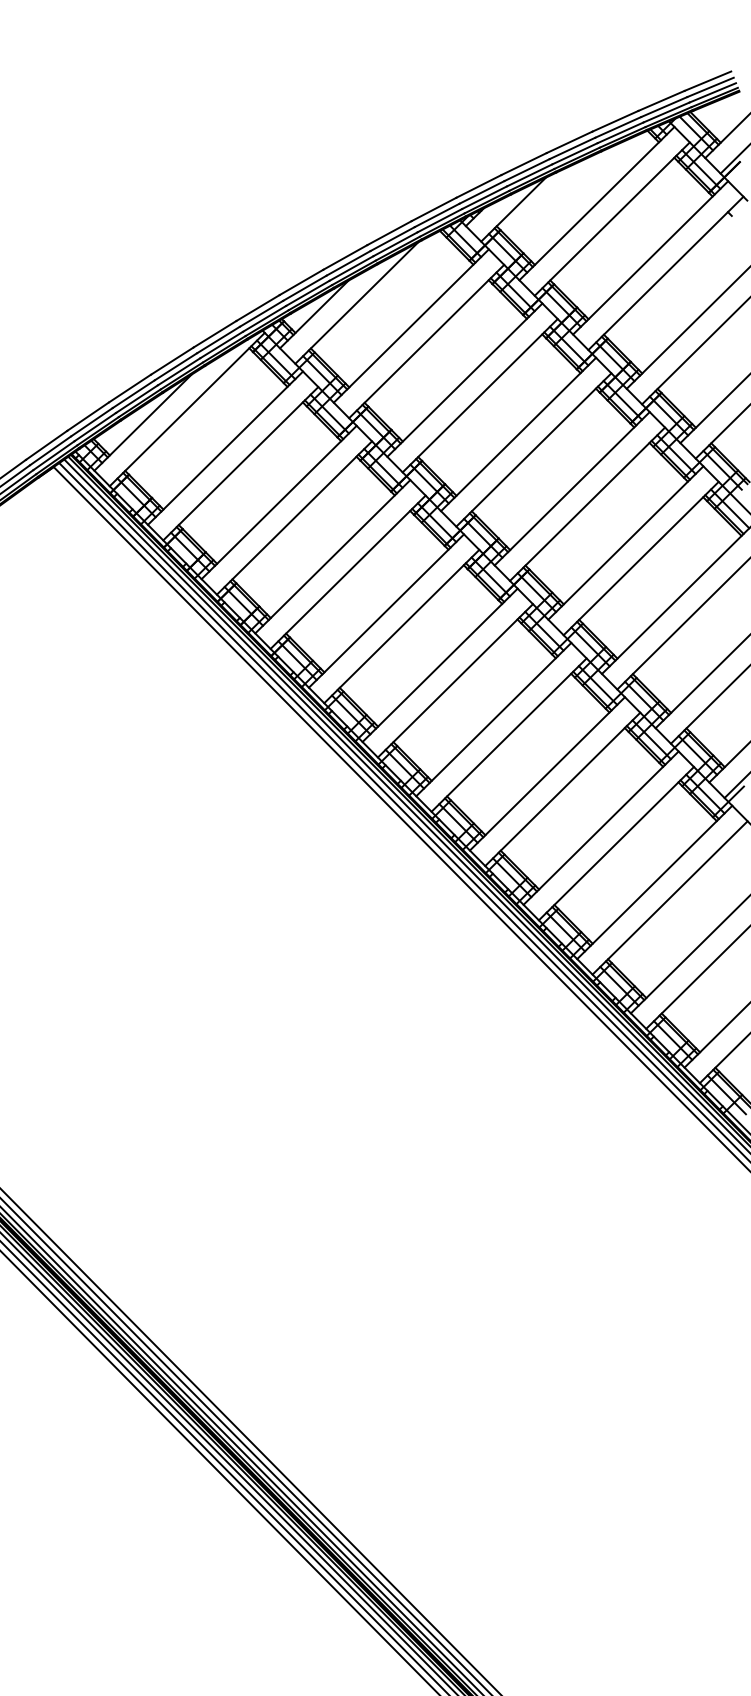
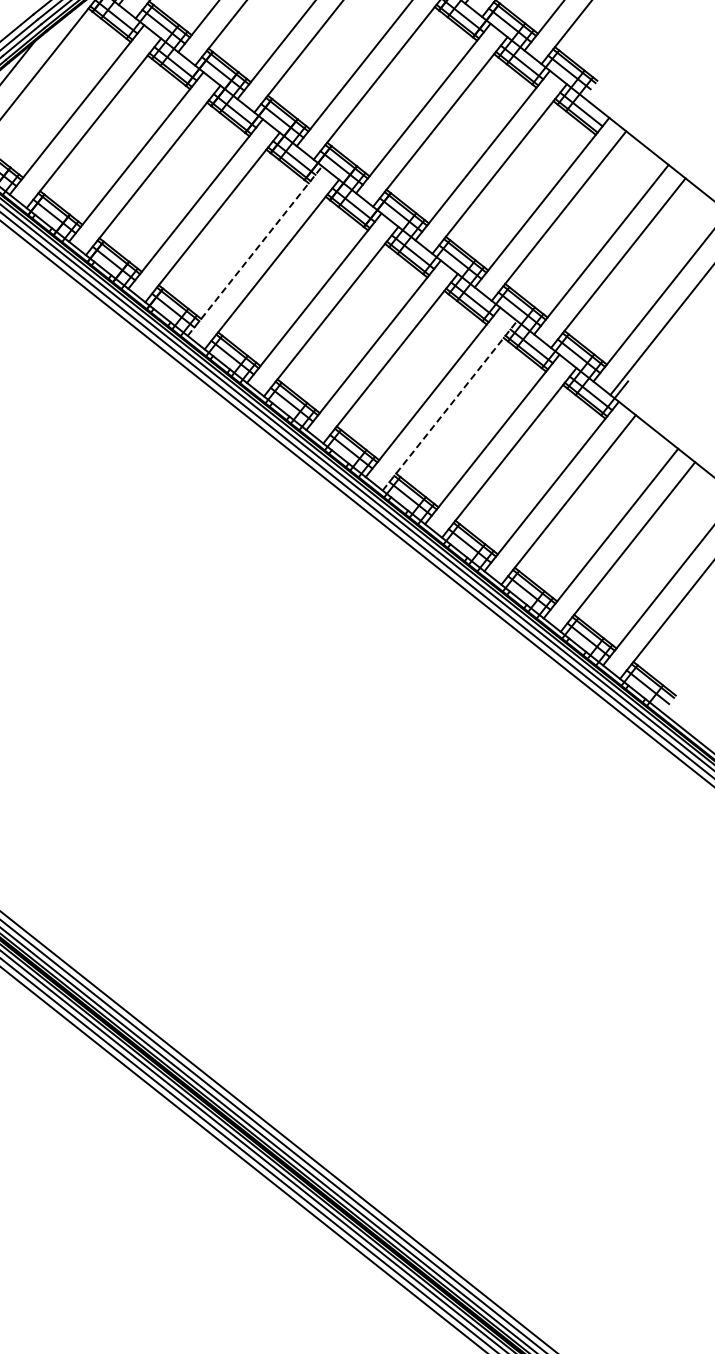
line: (386, 610) -> (254, 250), solid -> dashed
line: (563, 789) -> (450, 405), solid -> dashed

